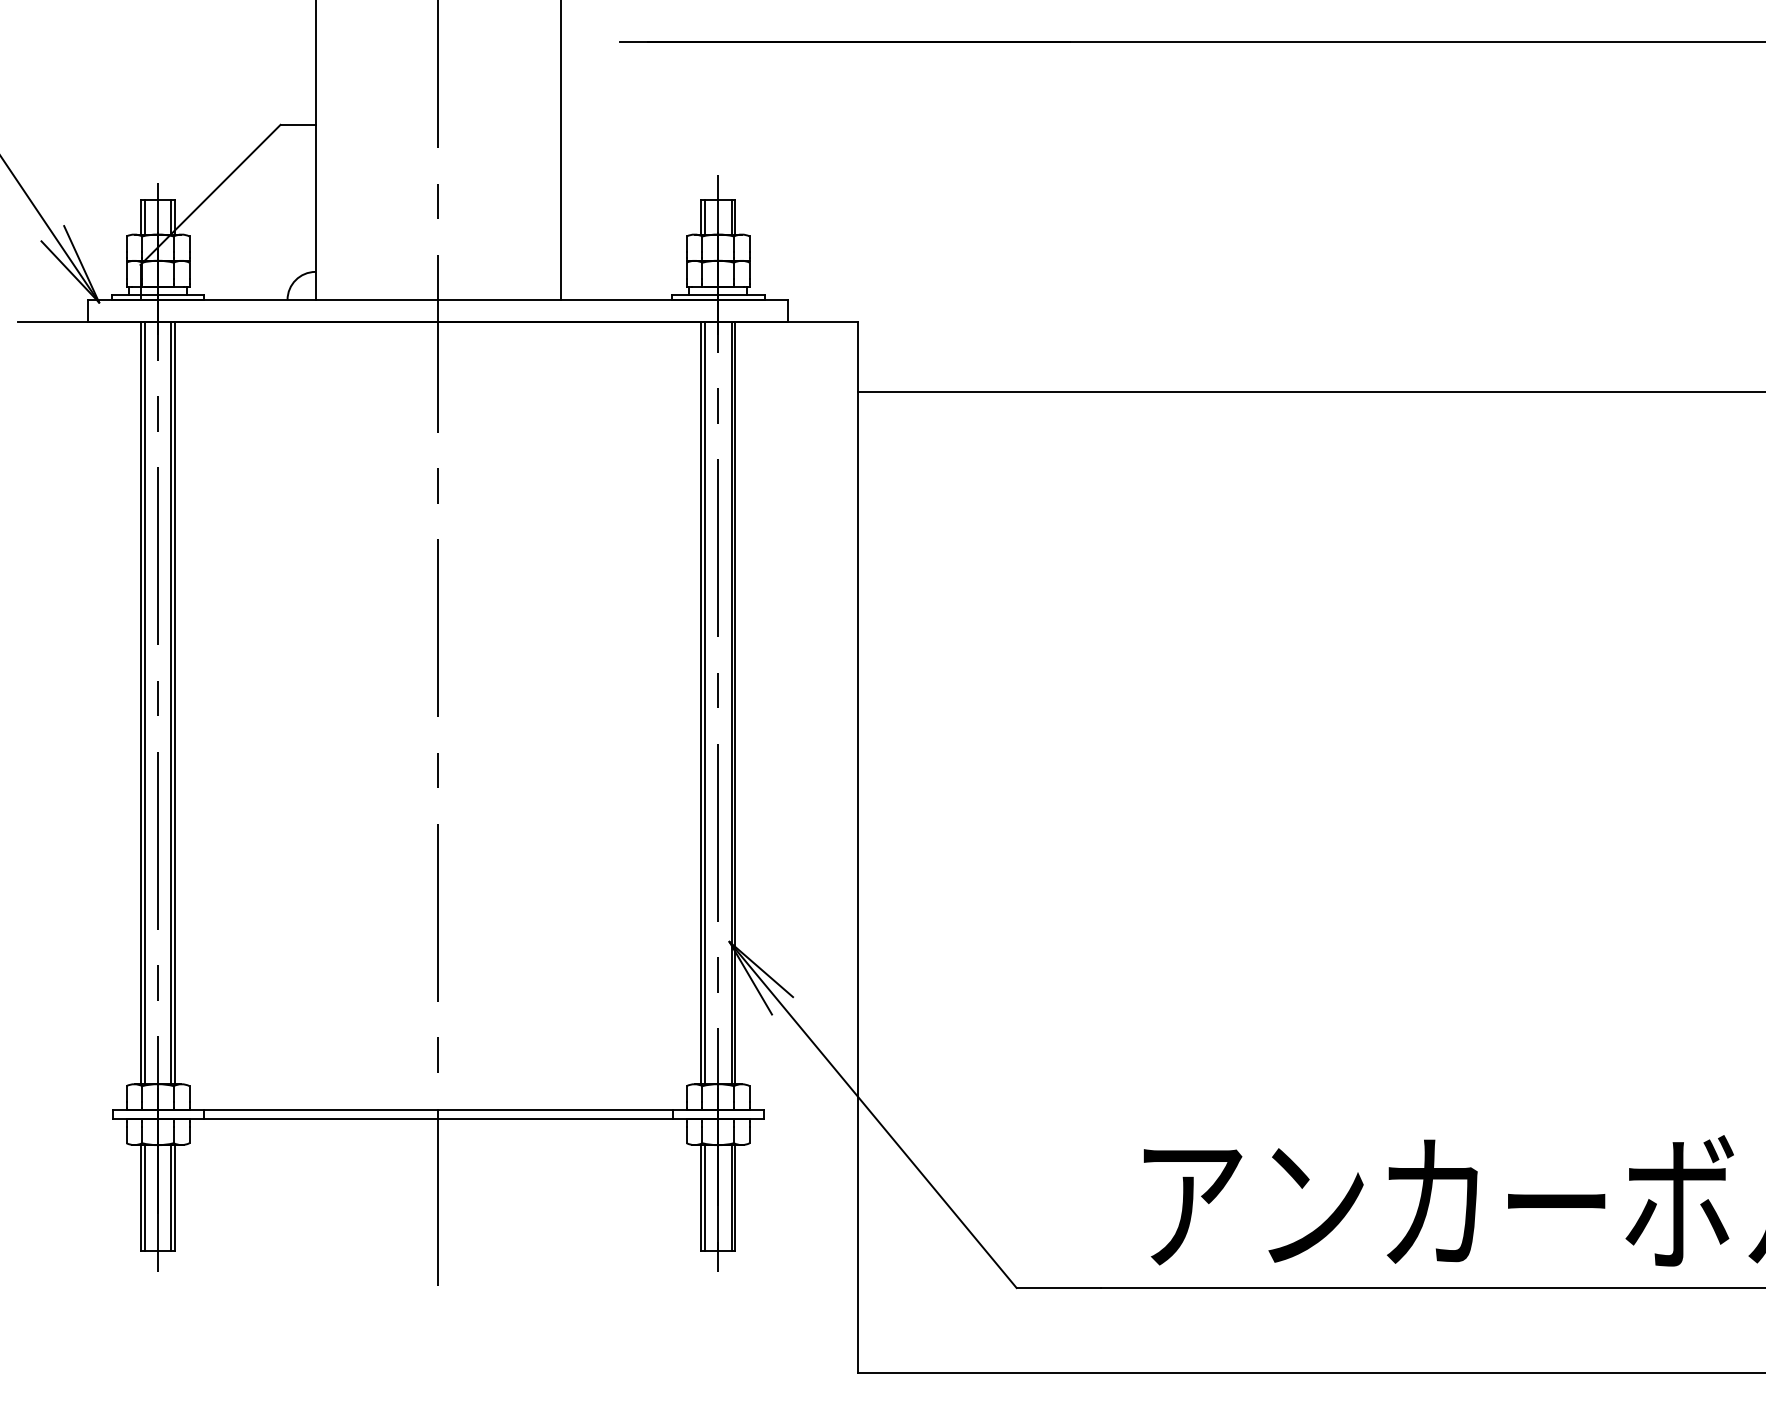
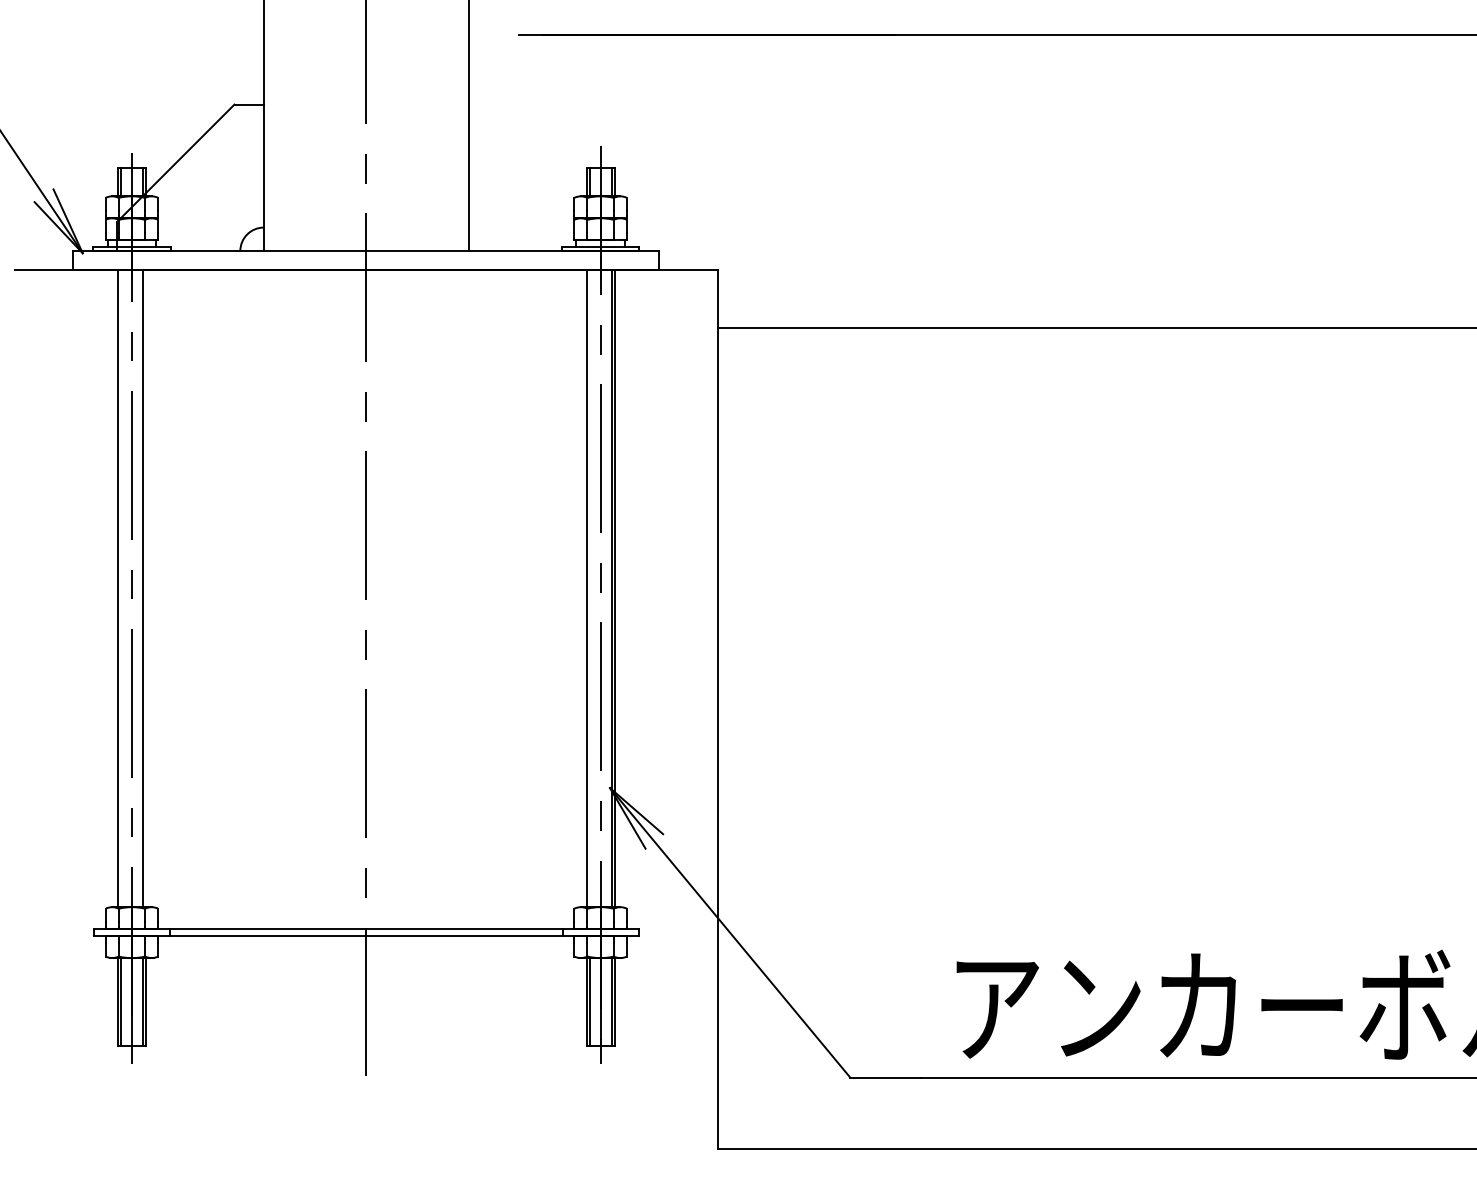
line: (144, 703) -> (120, 588), removed
line: (174, 703) -> (145, 588), removed
line: (704, 703) -> (589, 588), removed

